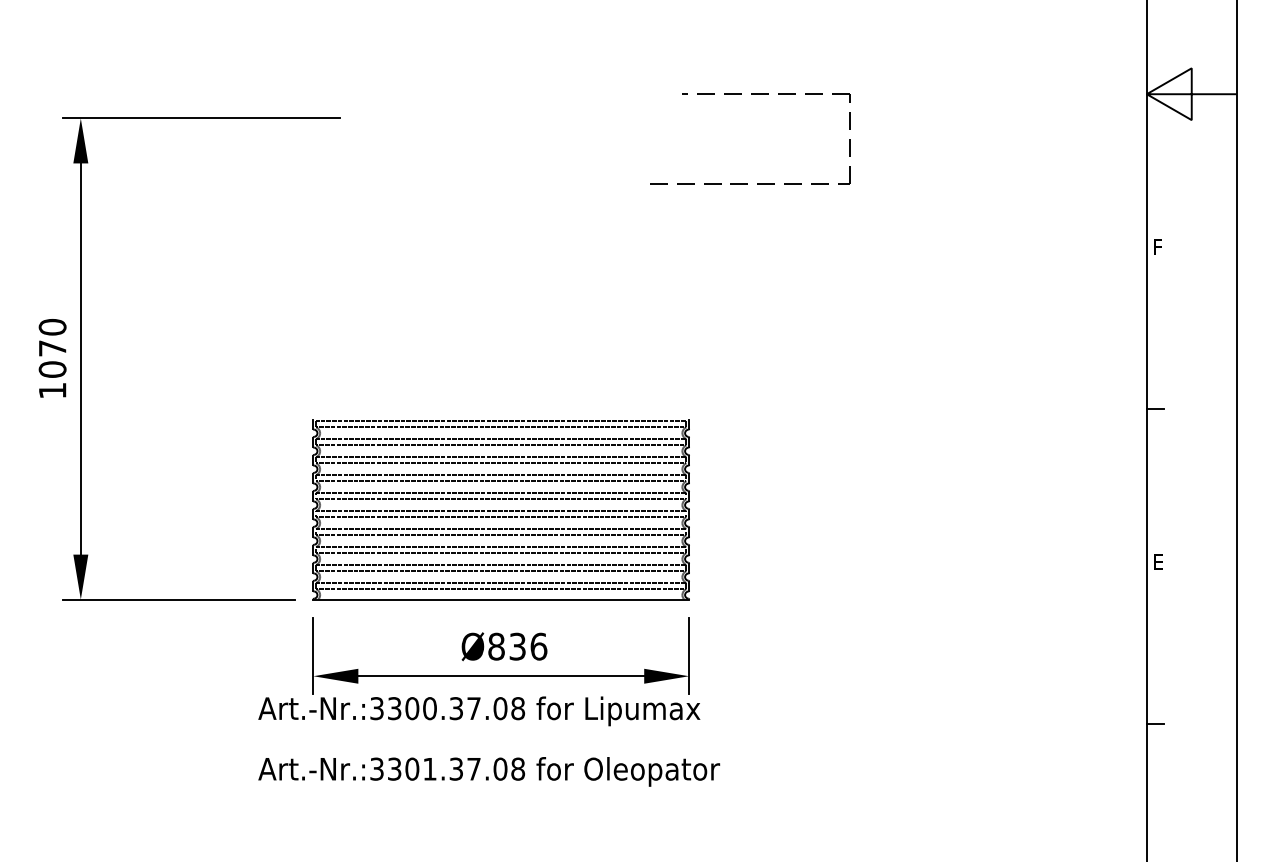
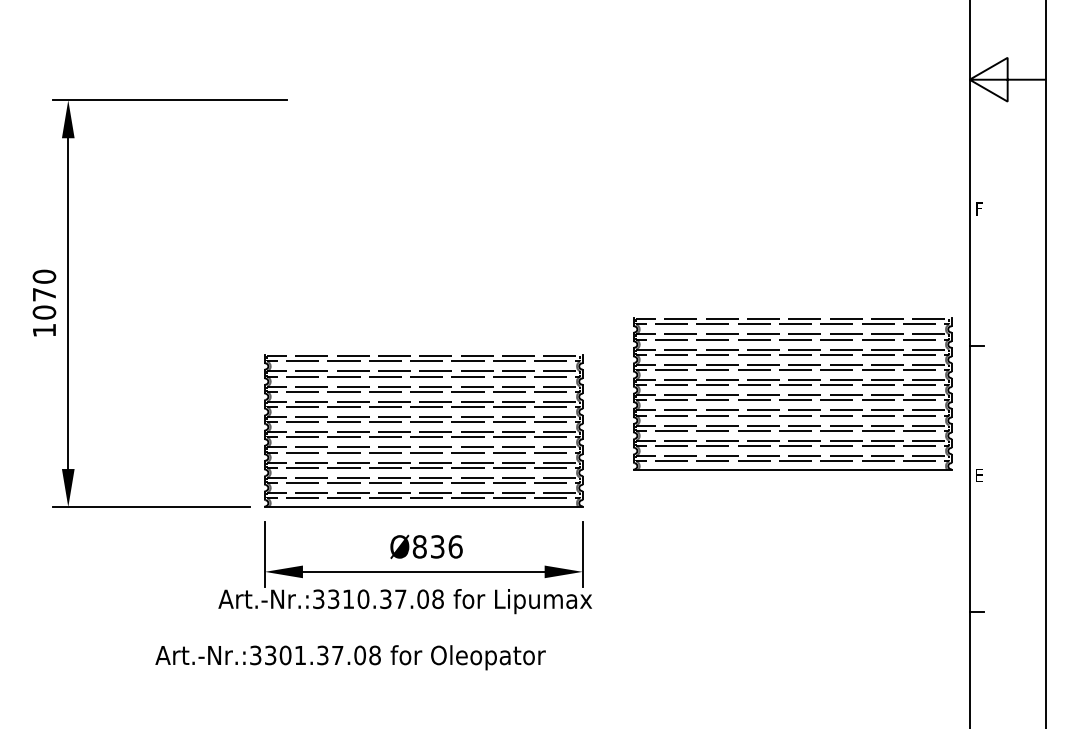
part: (751, 95) -> (635, 80), removed
part: (937, 465) -> (792, 393), added
text: (412, 708) -> (348, 599), Art.-Nr.:3300.37.08 -> Art.-Nr.:3310.37.08
text: (489, 771) -> (350, 657), moved

